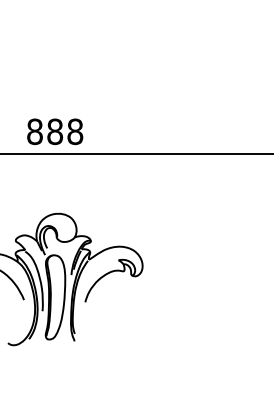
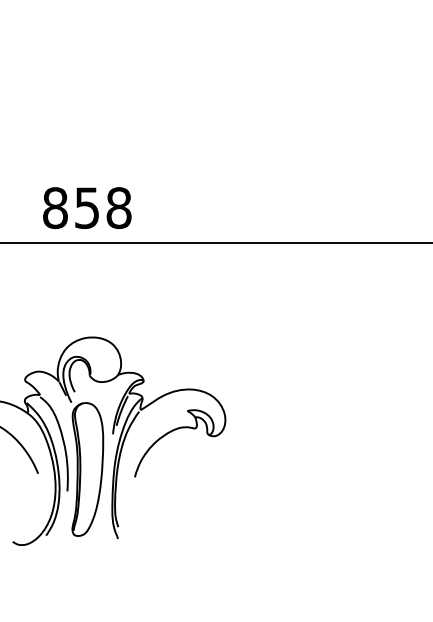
text: (55, 131) -> (87, 207), 888 -> 858

